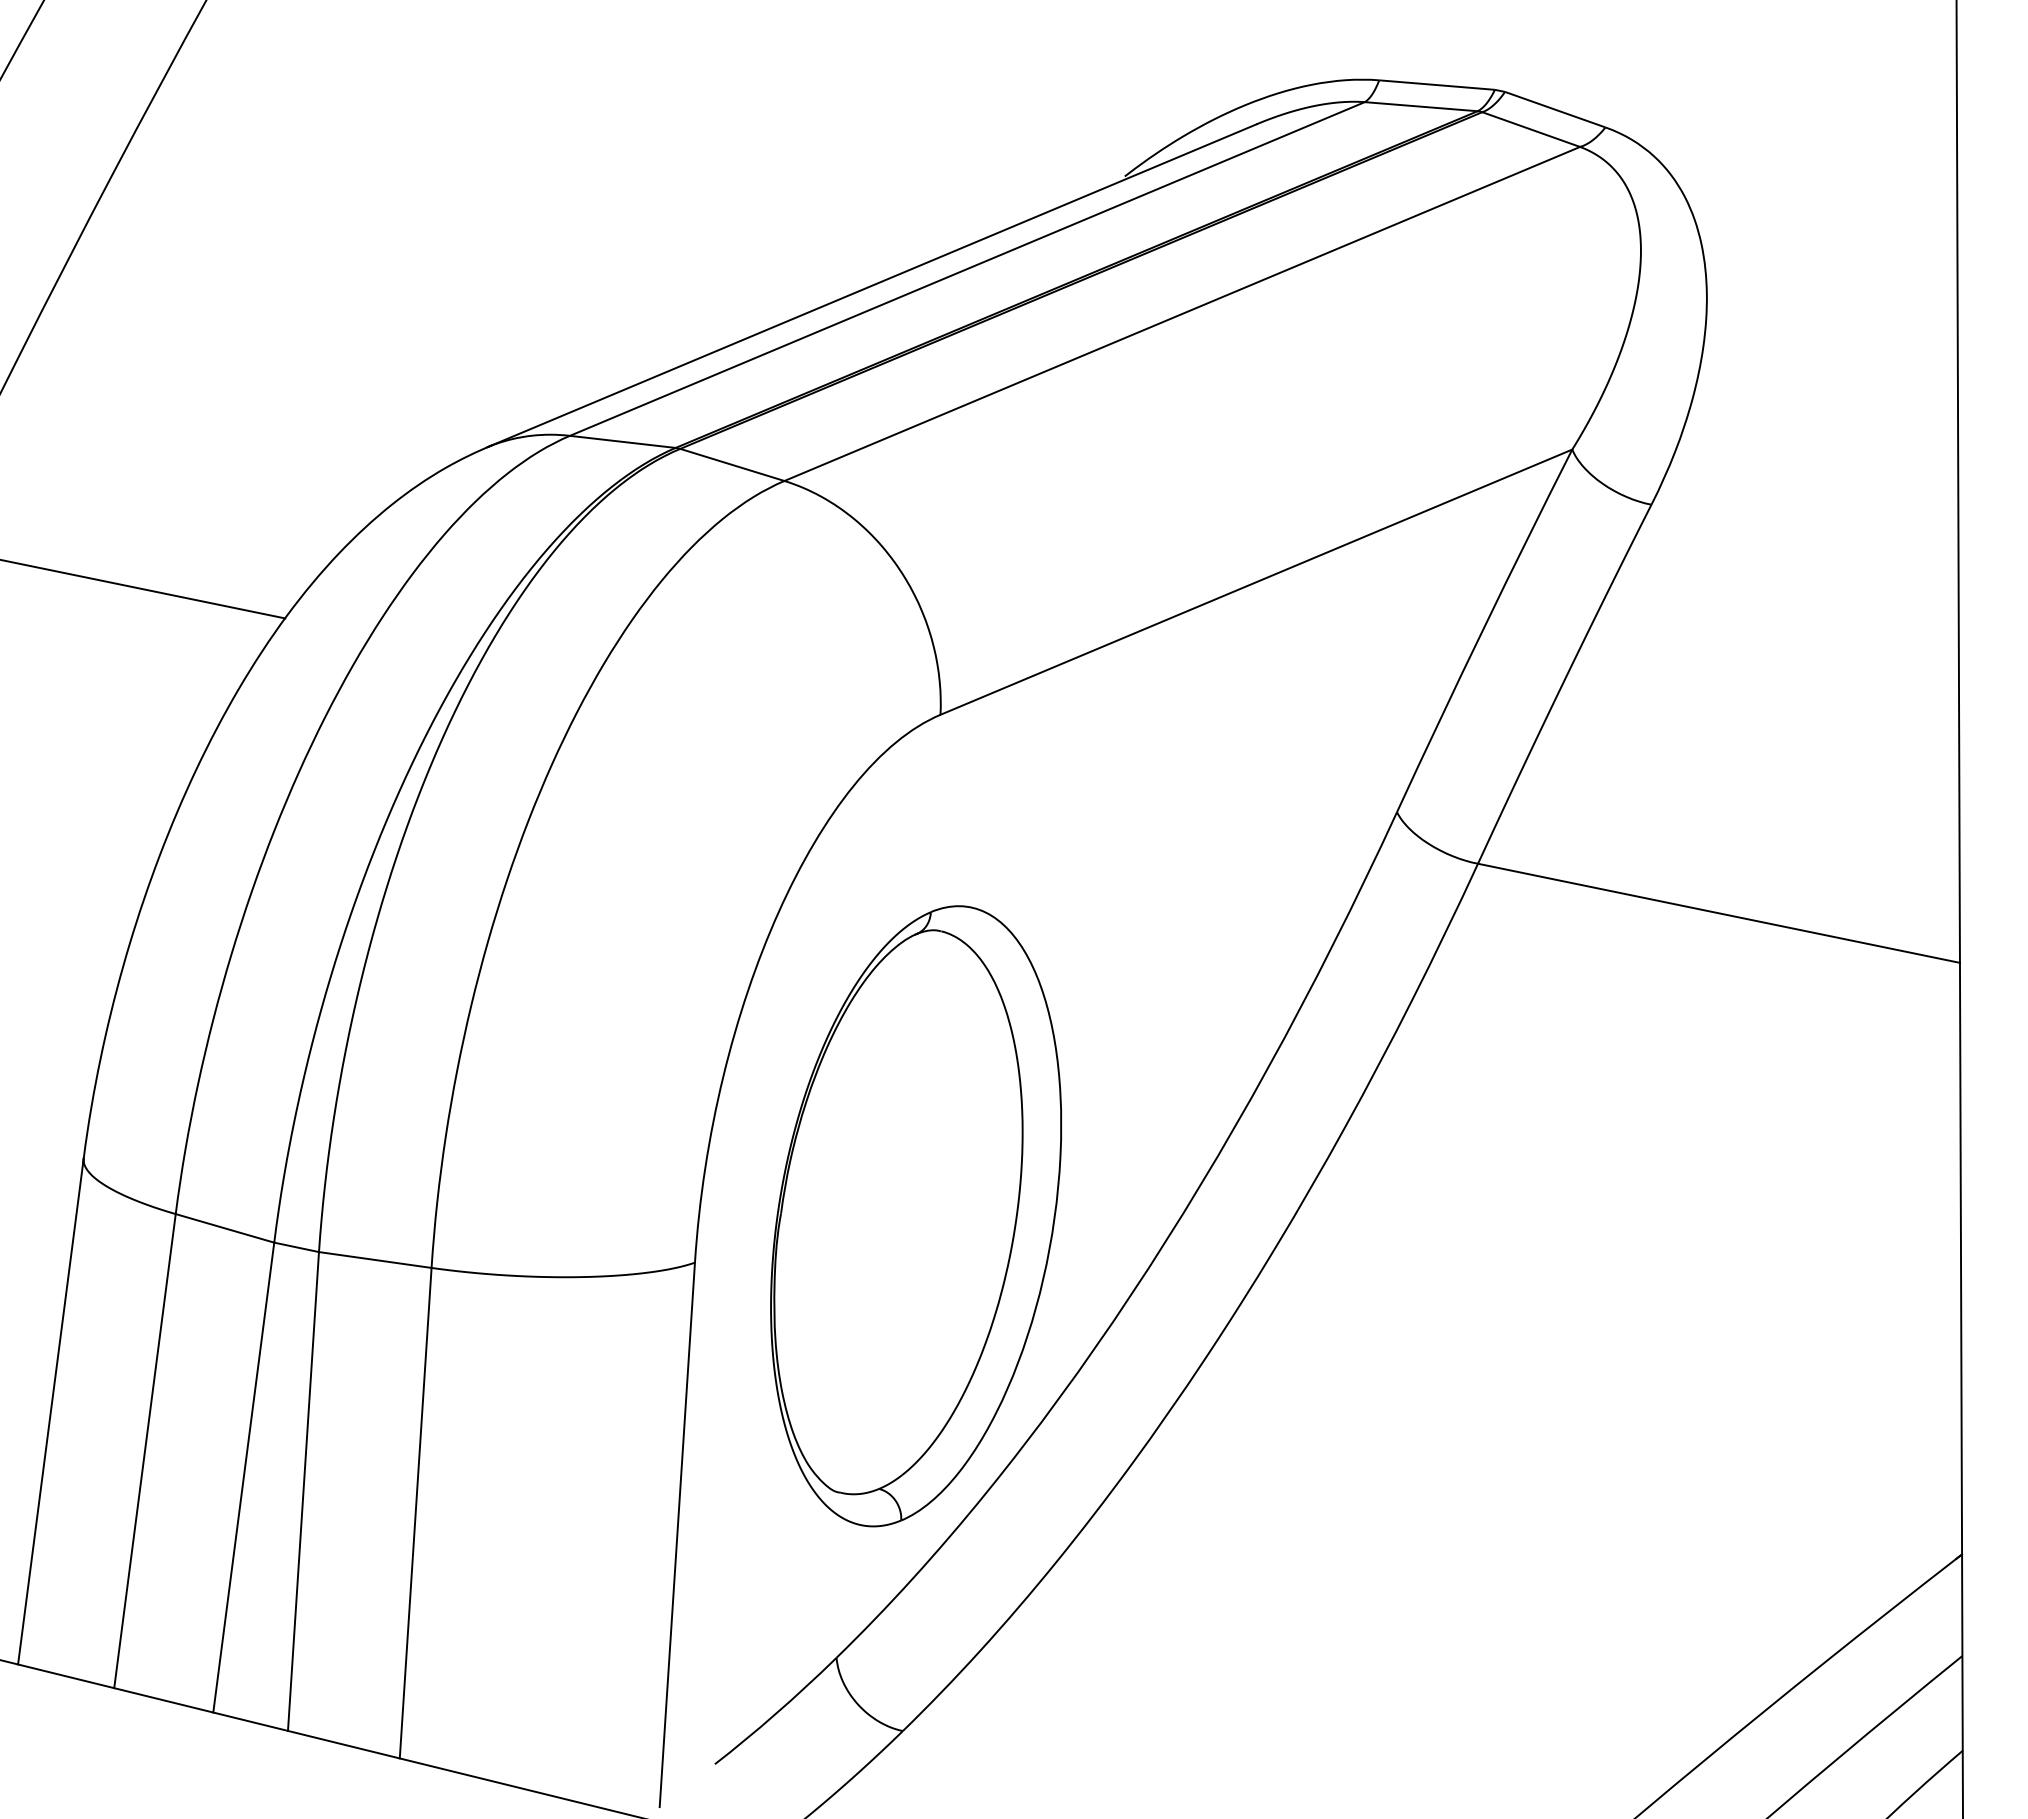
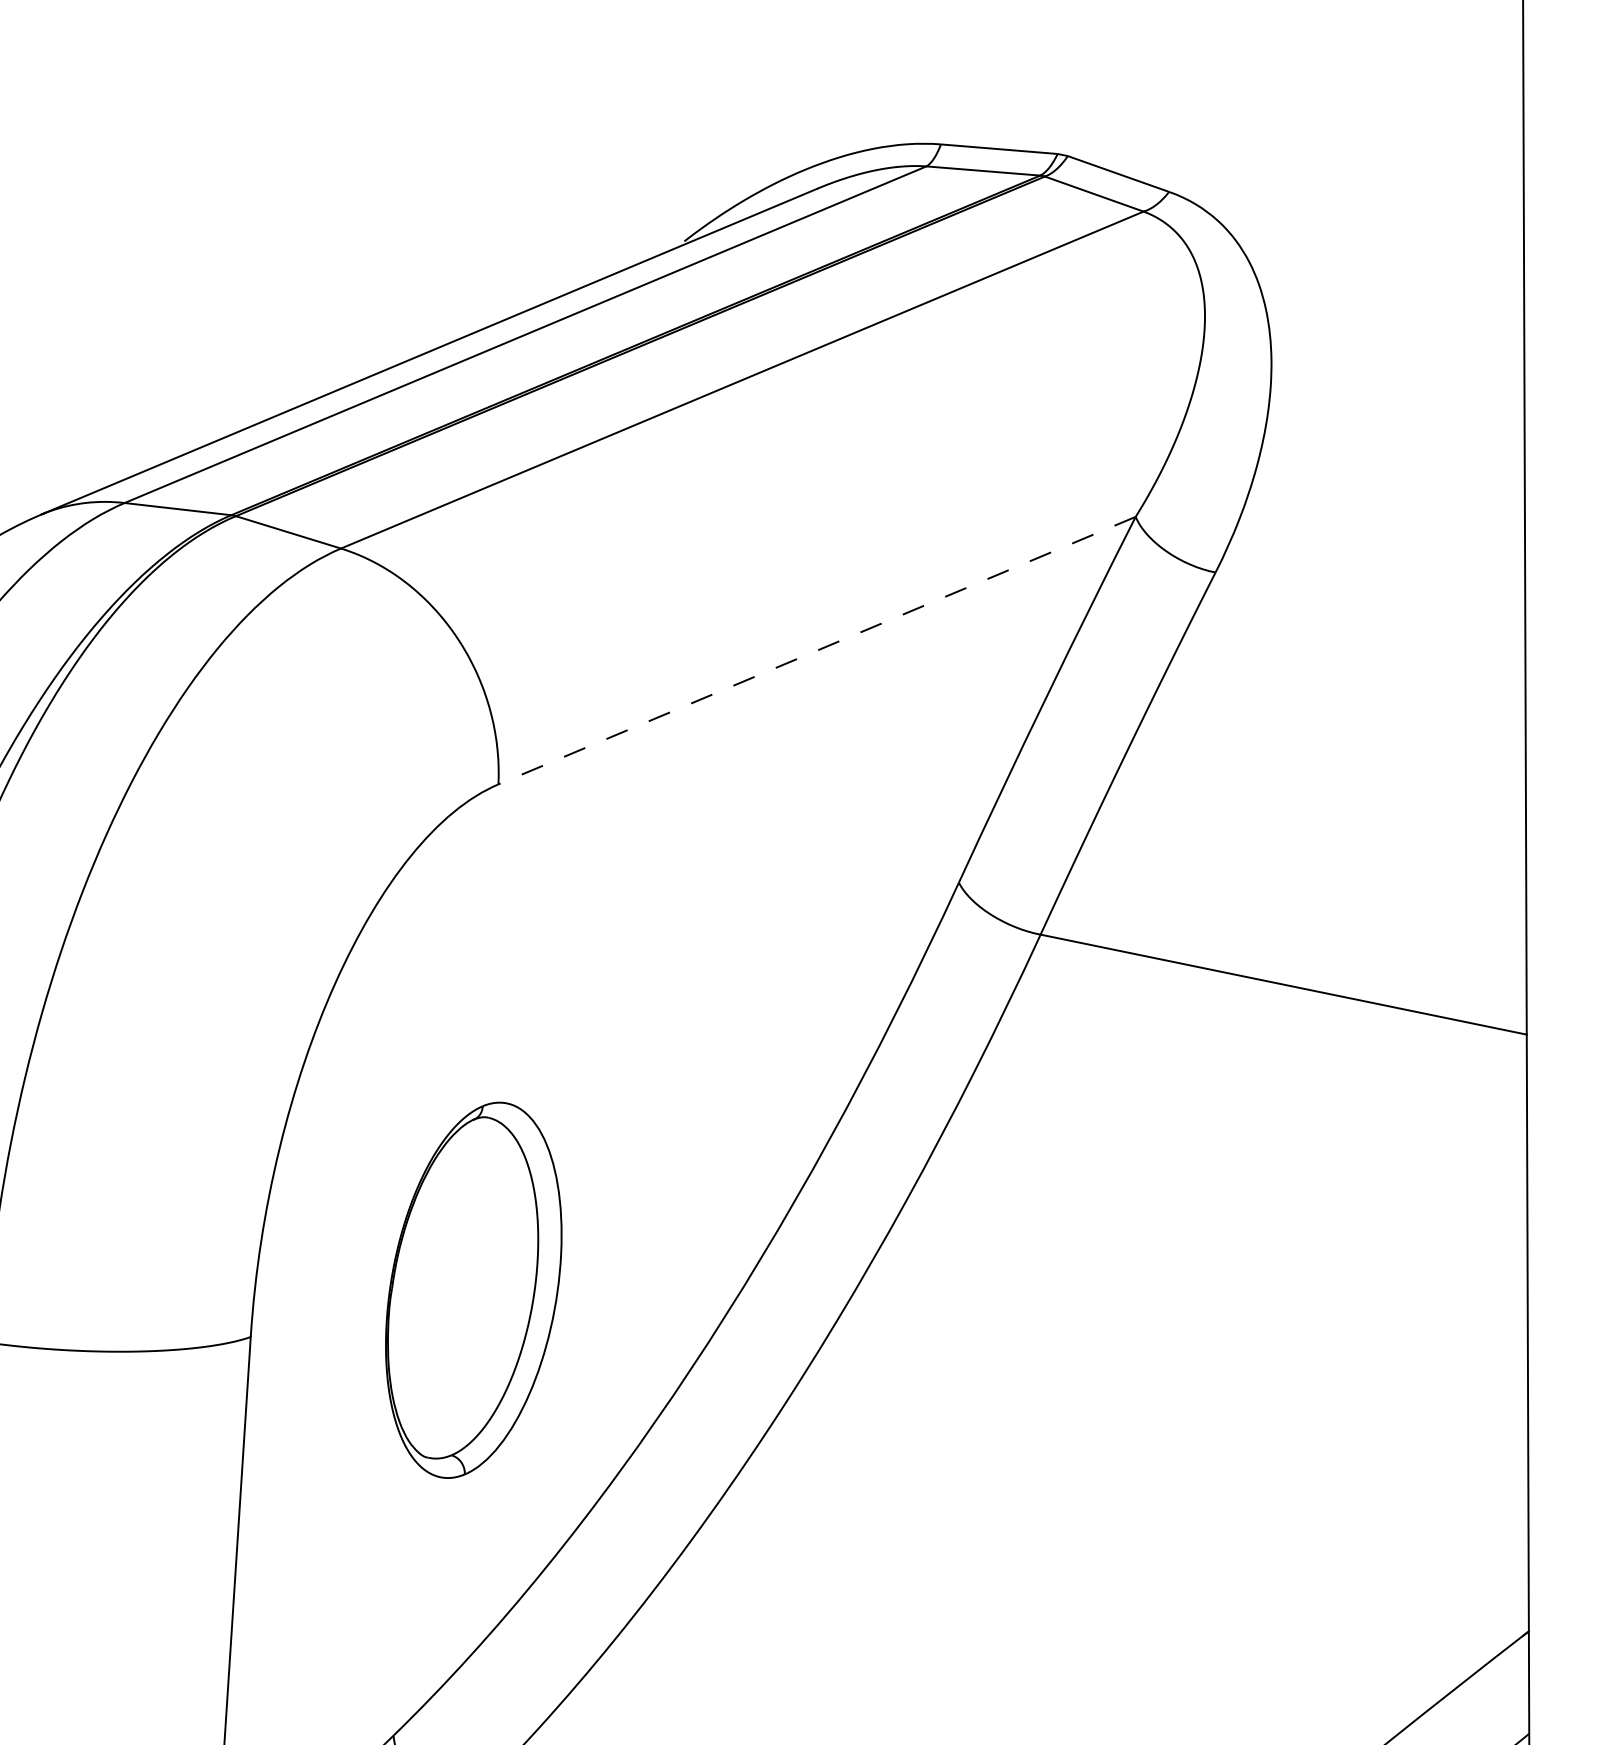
line: (1256, 582) -> (817, 650), solid -> dashed
part: (915, 1216) -> (473, 1290), size x0.6

